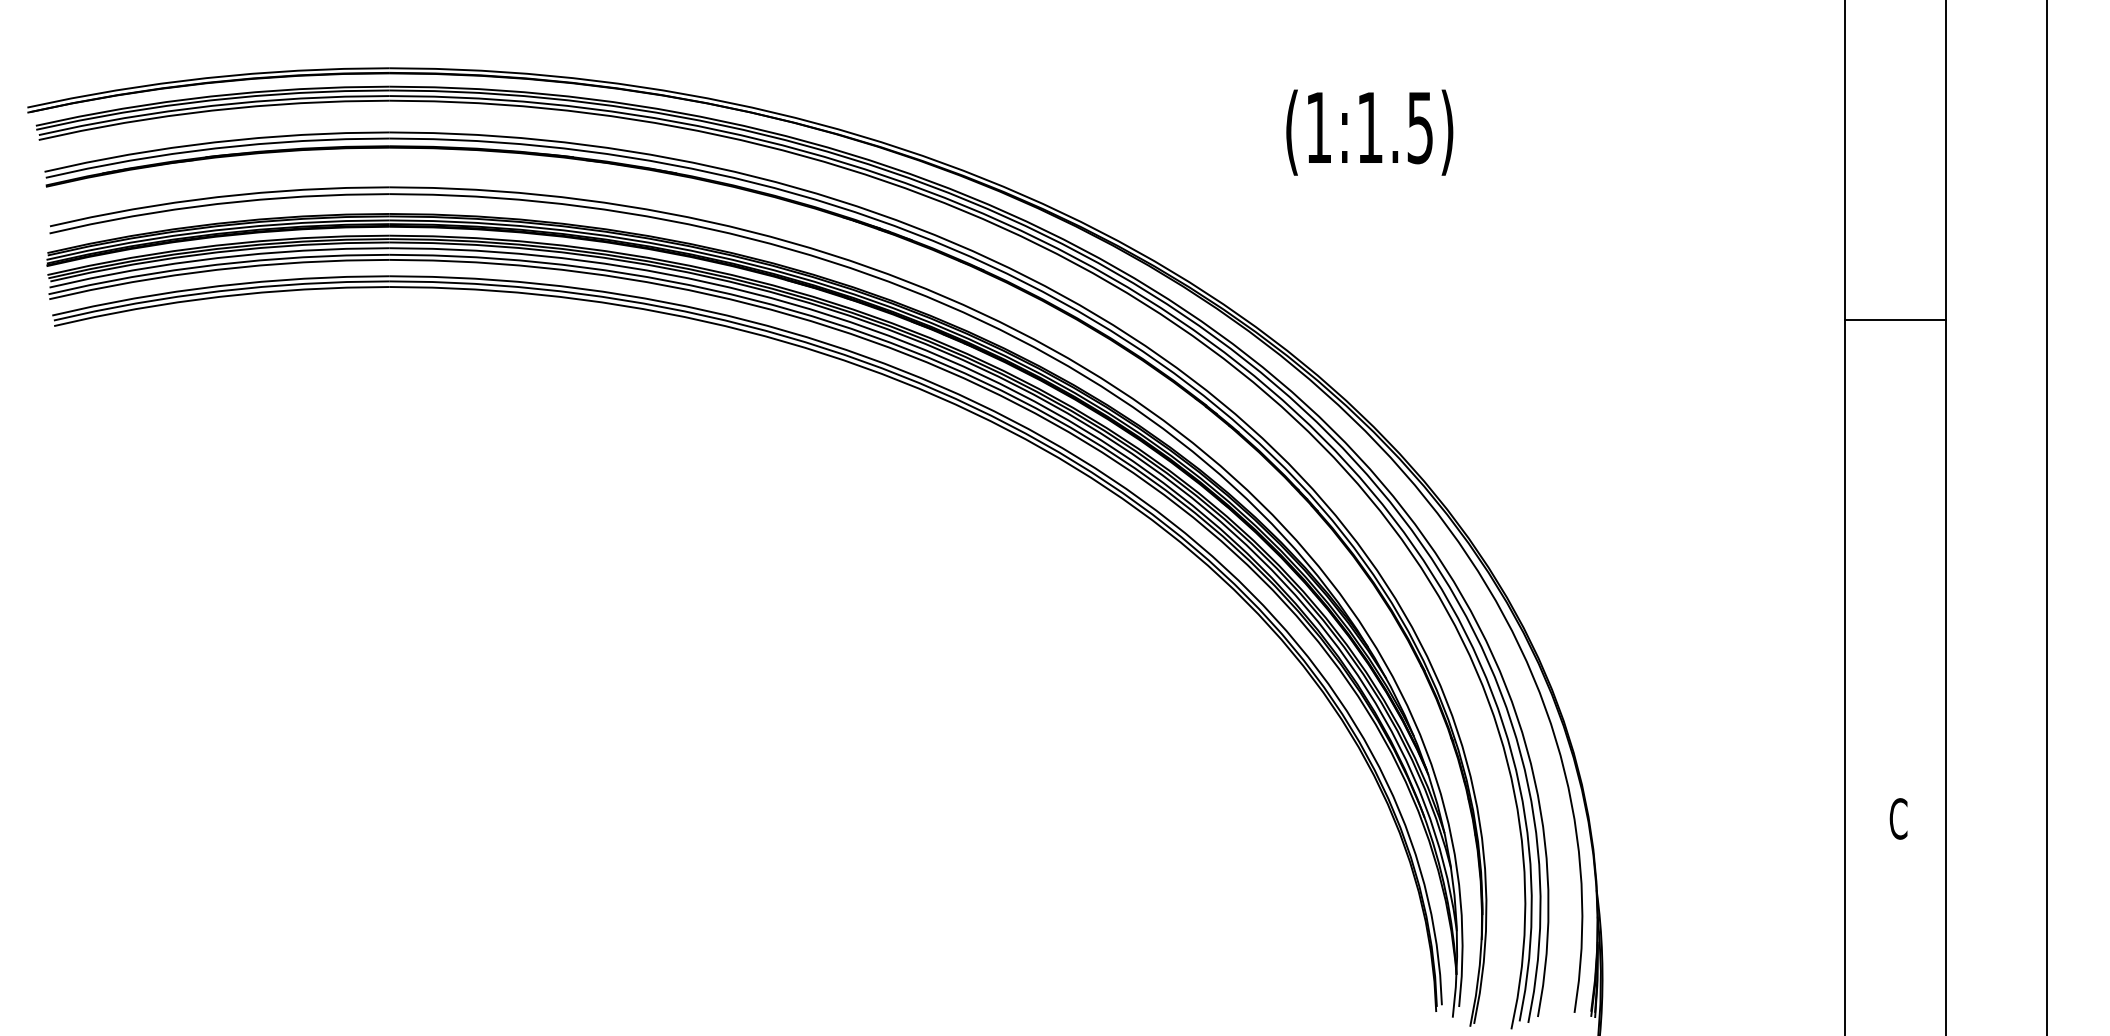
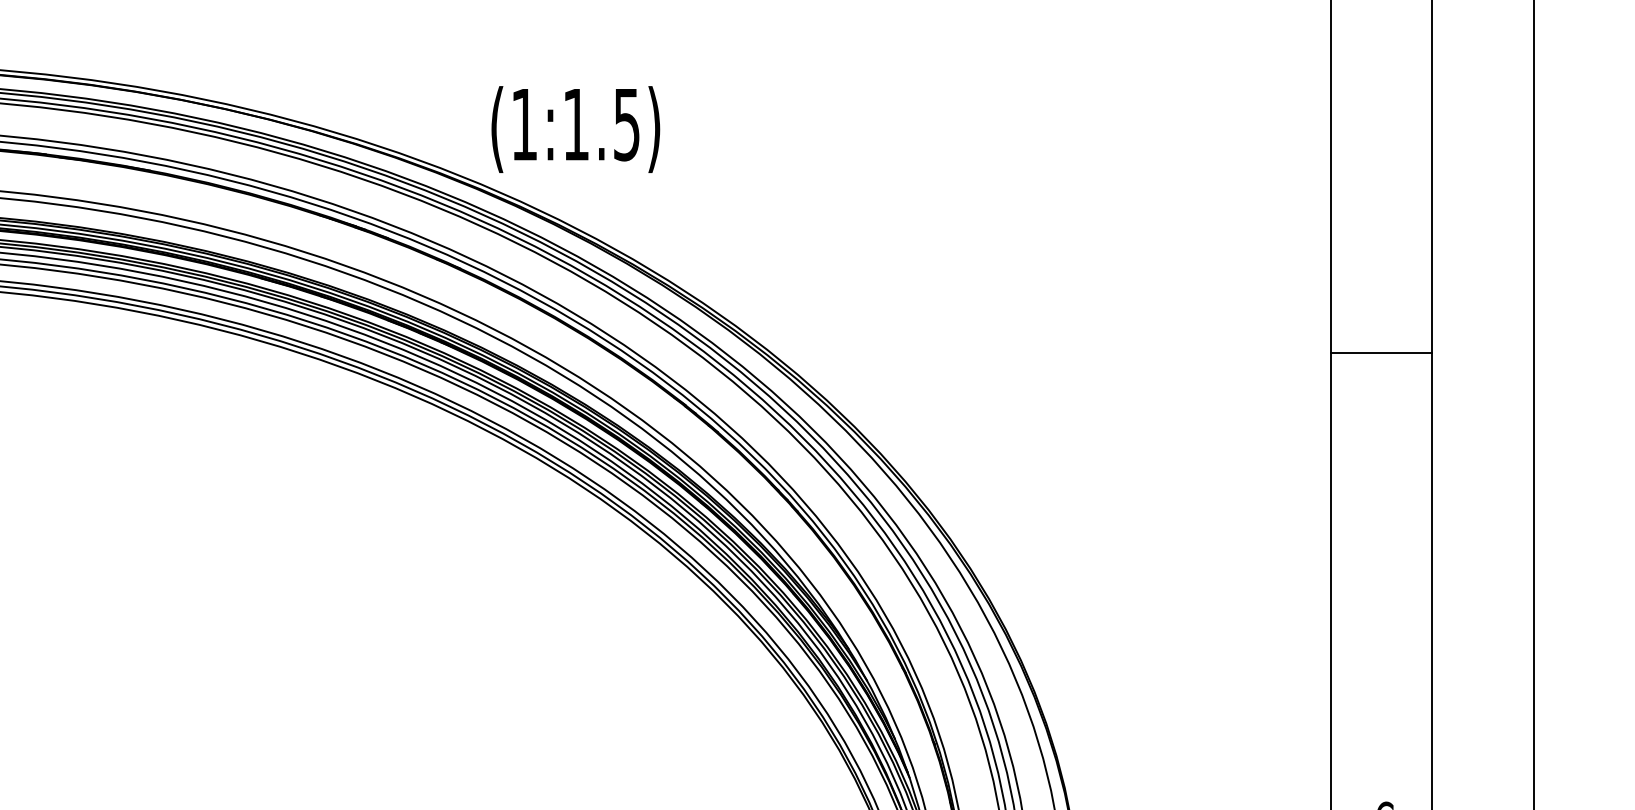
text: (1369, 132) -> (575, 129), moved
line: (1895, 319) -> (1381, 352), moved

